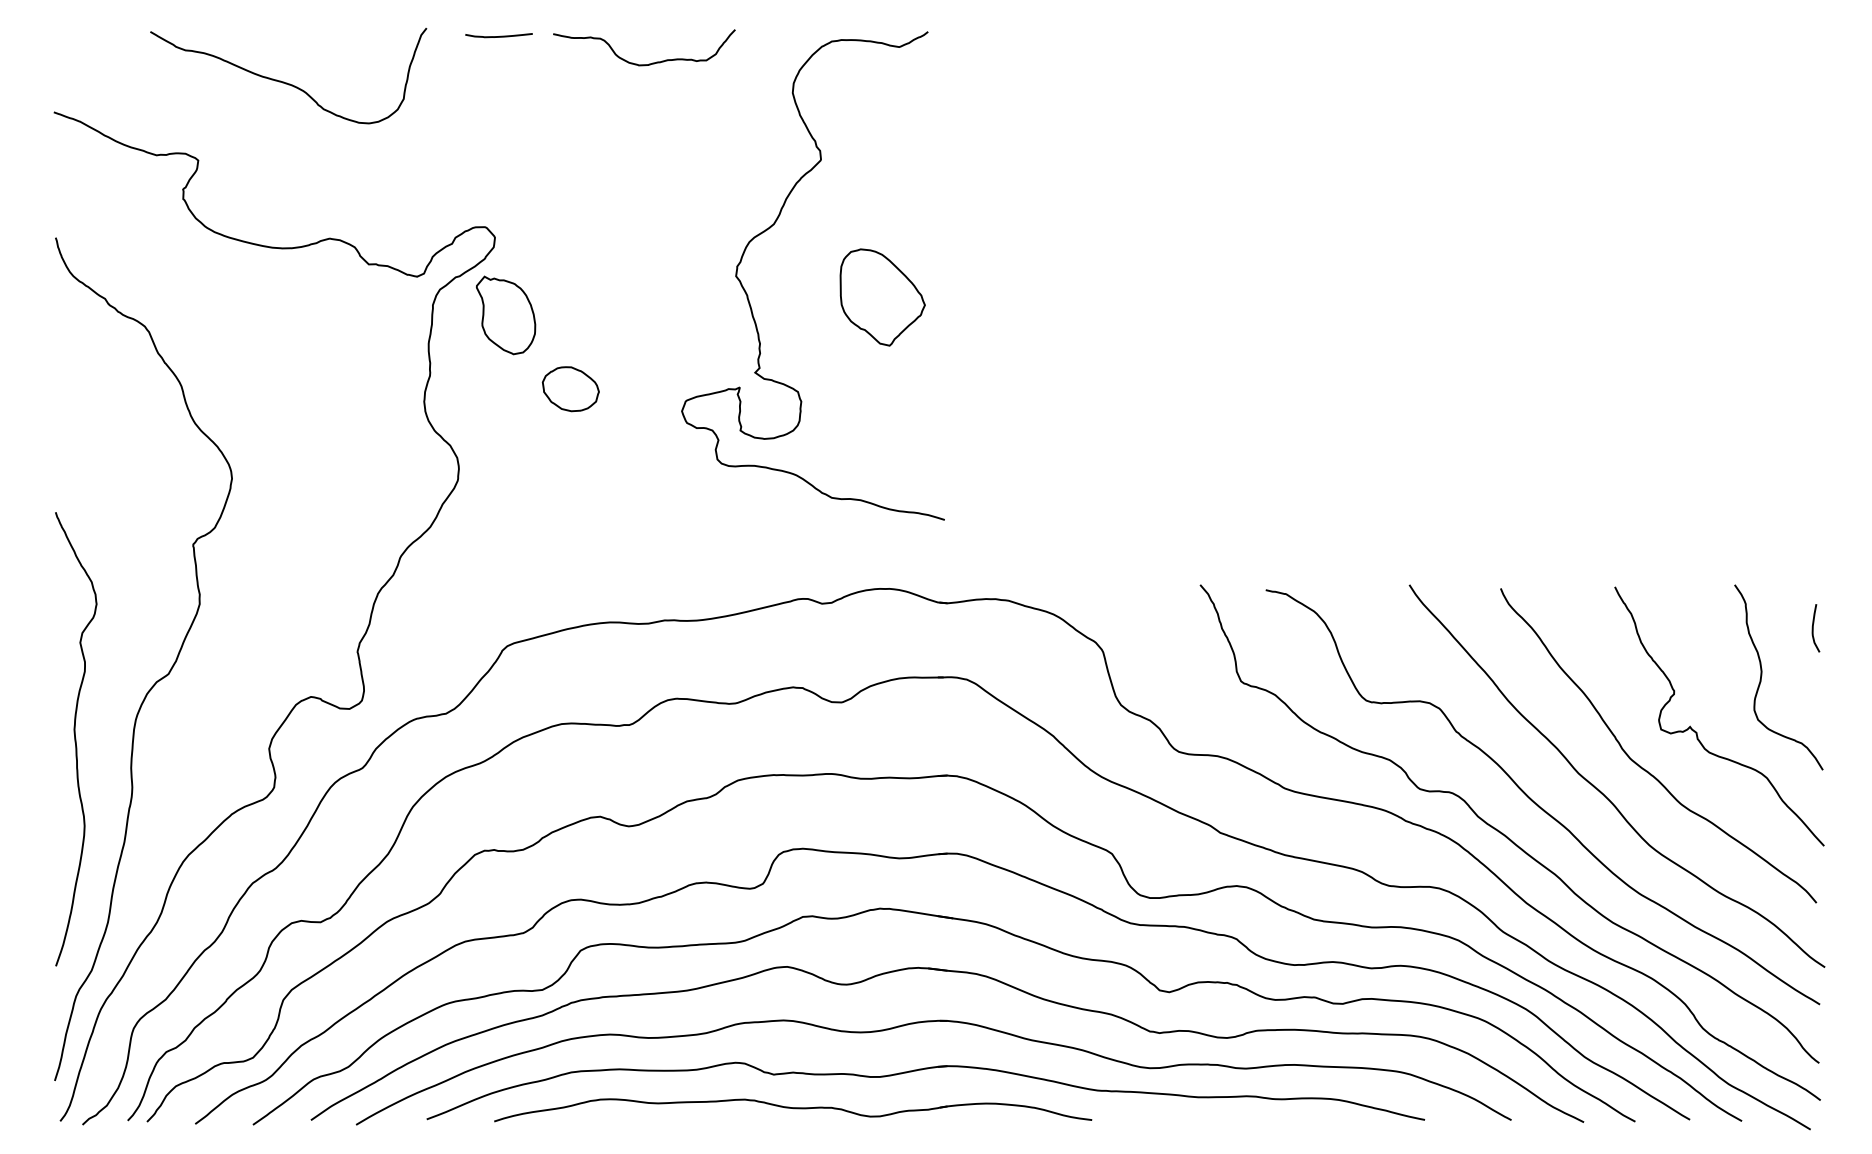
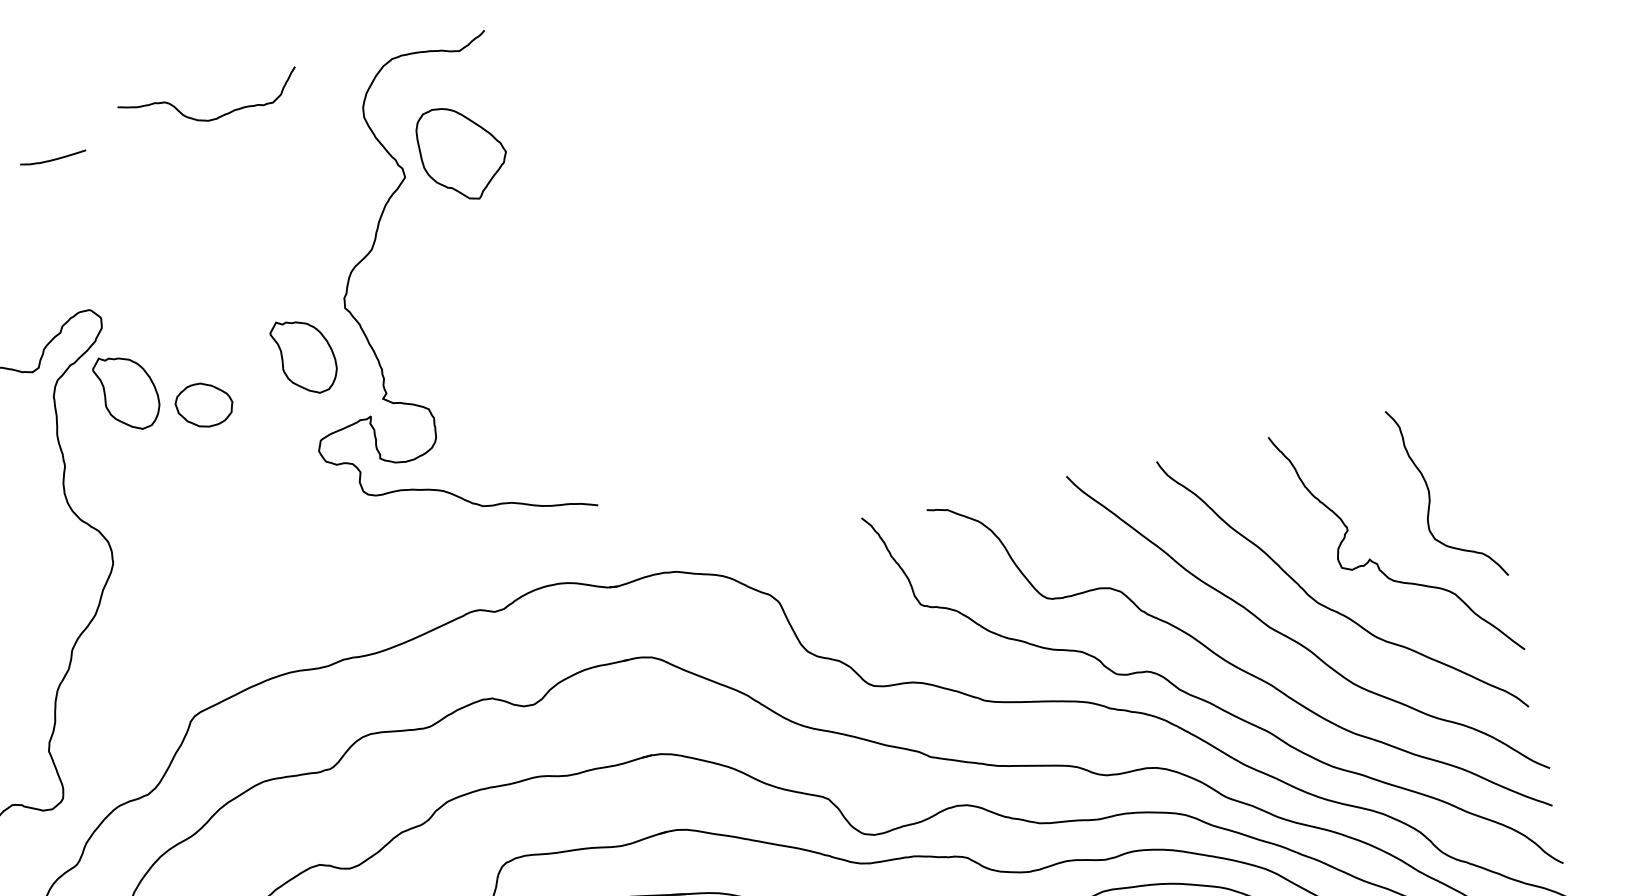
curve: (498, 36) -> (53, 159), moved
part: (882, 297) -> (462, 152), moved
part: (687, 315) -> (305, 356), added
part: (570, 389) -> (204, 405), moved
curve: (1813, 628) -> (1471, 438), removed

